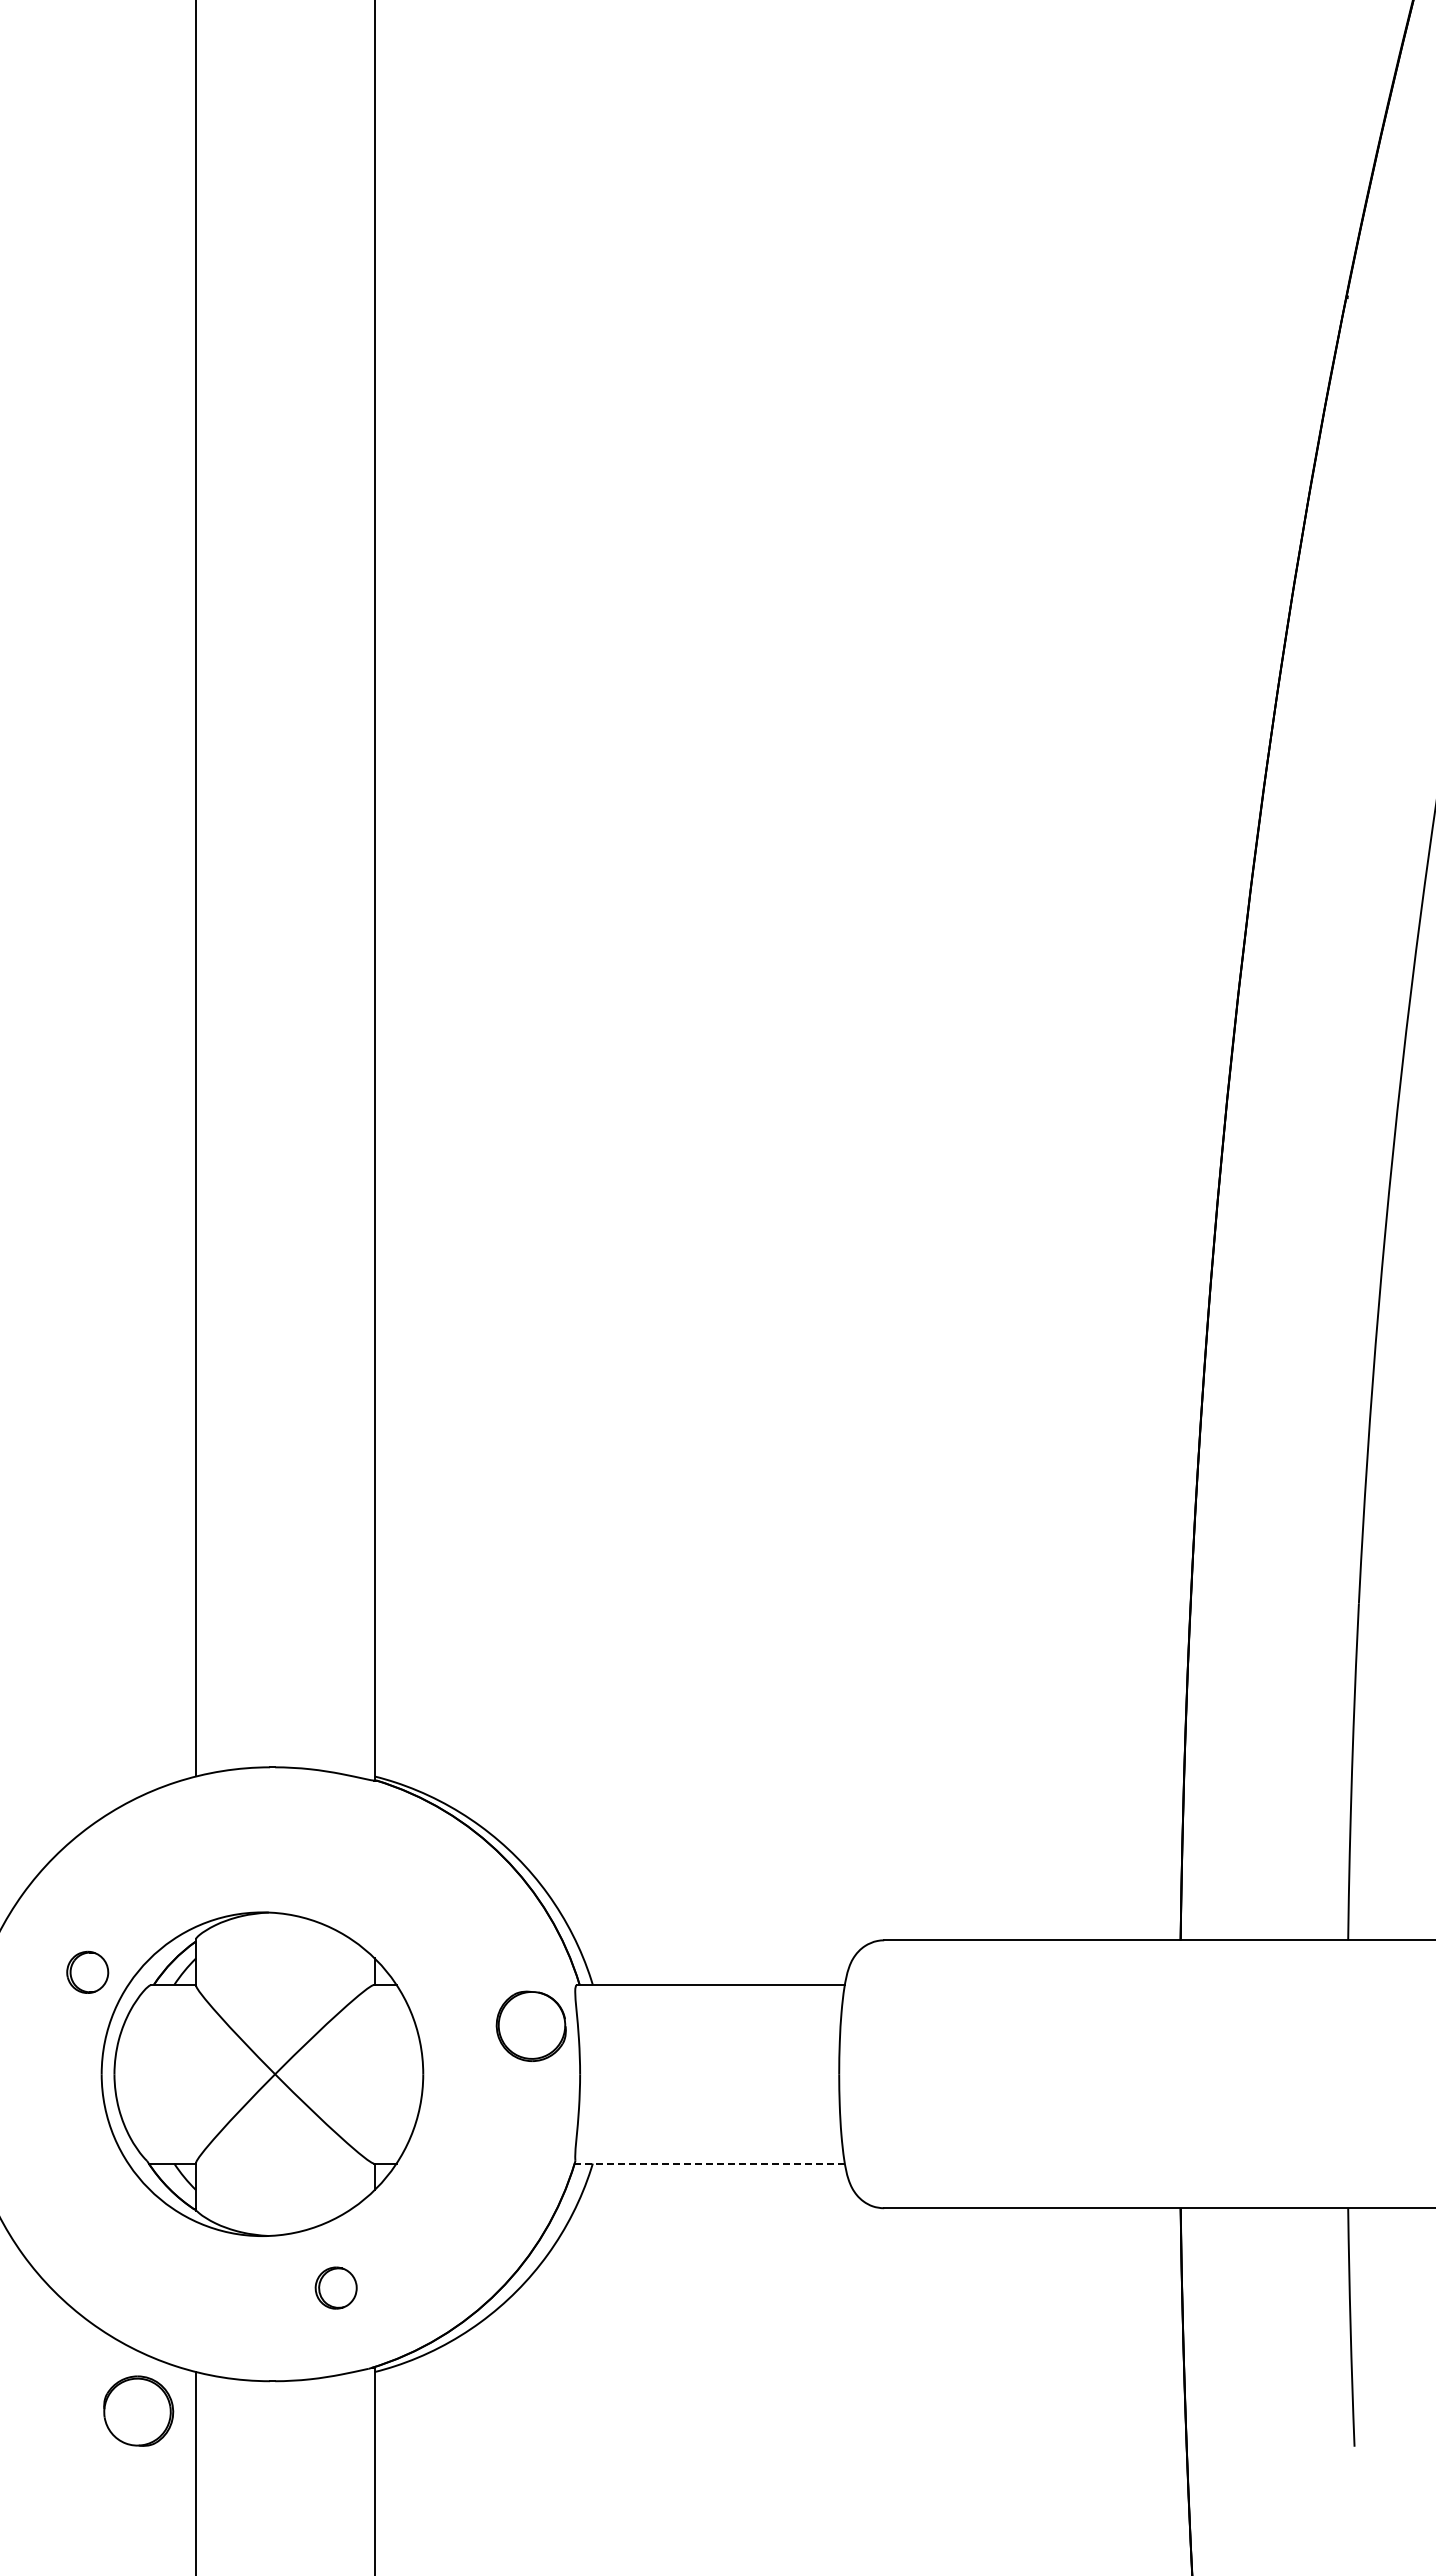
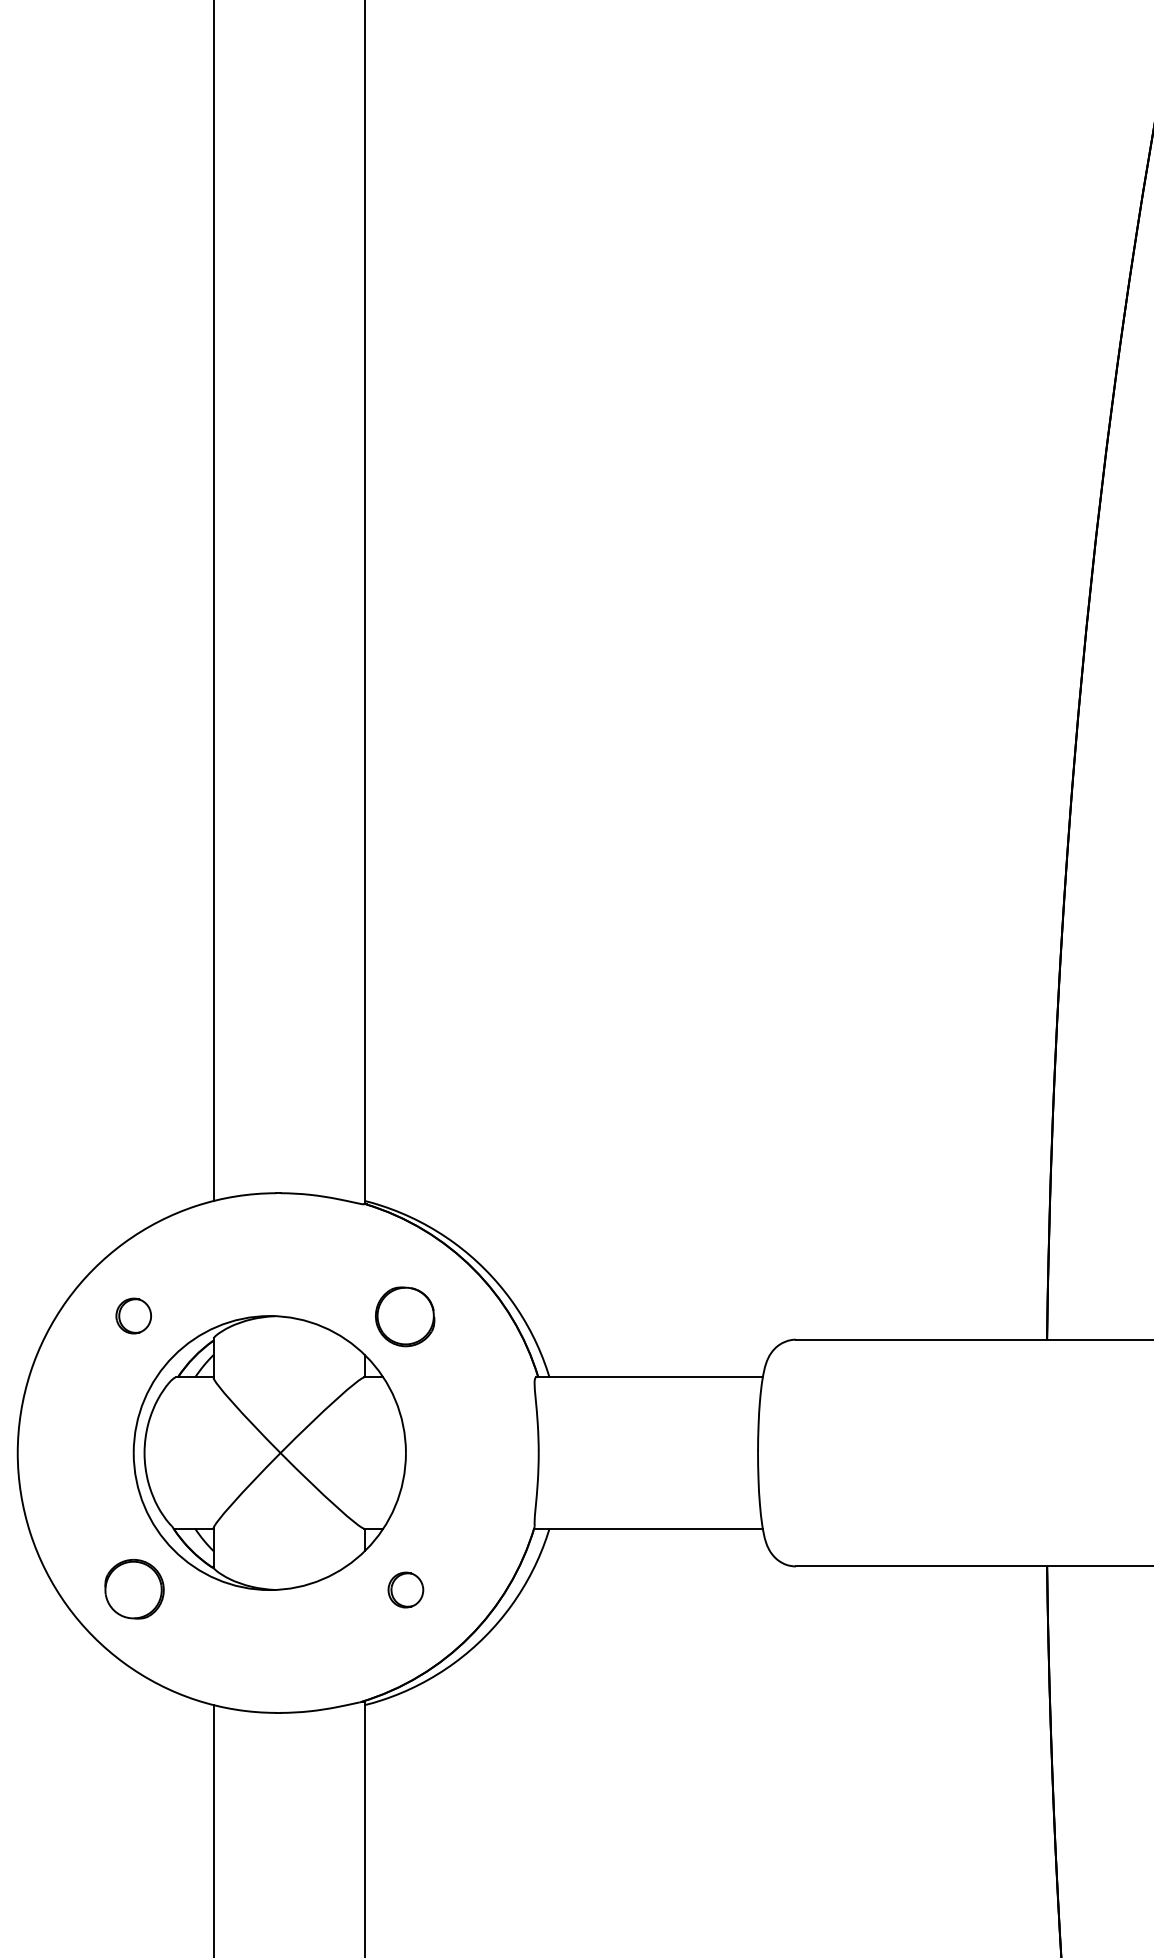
part: (87, 1971) -> (133, 1315), moved
part: (530, 2025) -> (404, 1316), moved
line: (709, 2163) -> (648, 1528), dashed -> solid
part: (335, 2287) -> (405, 1589), moved
part: (138, 2410) -> (134, 1588), moved

